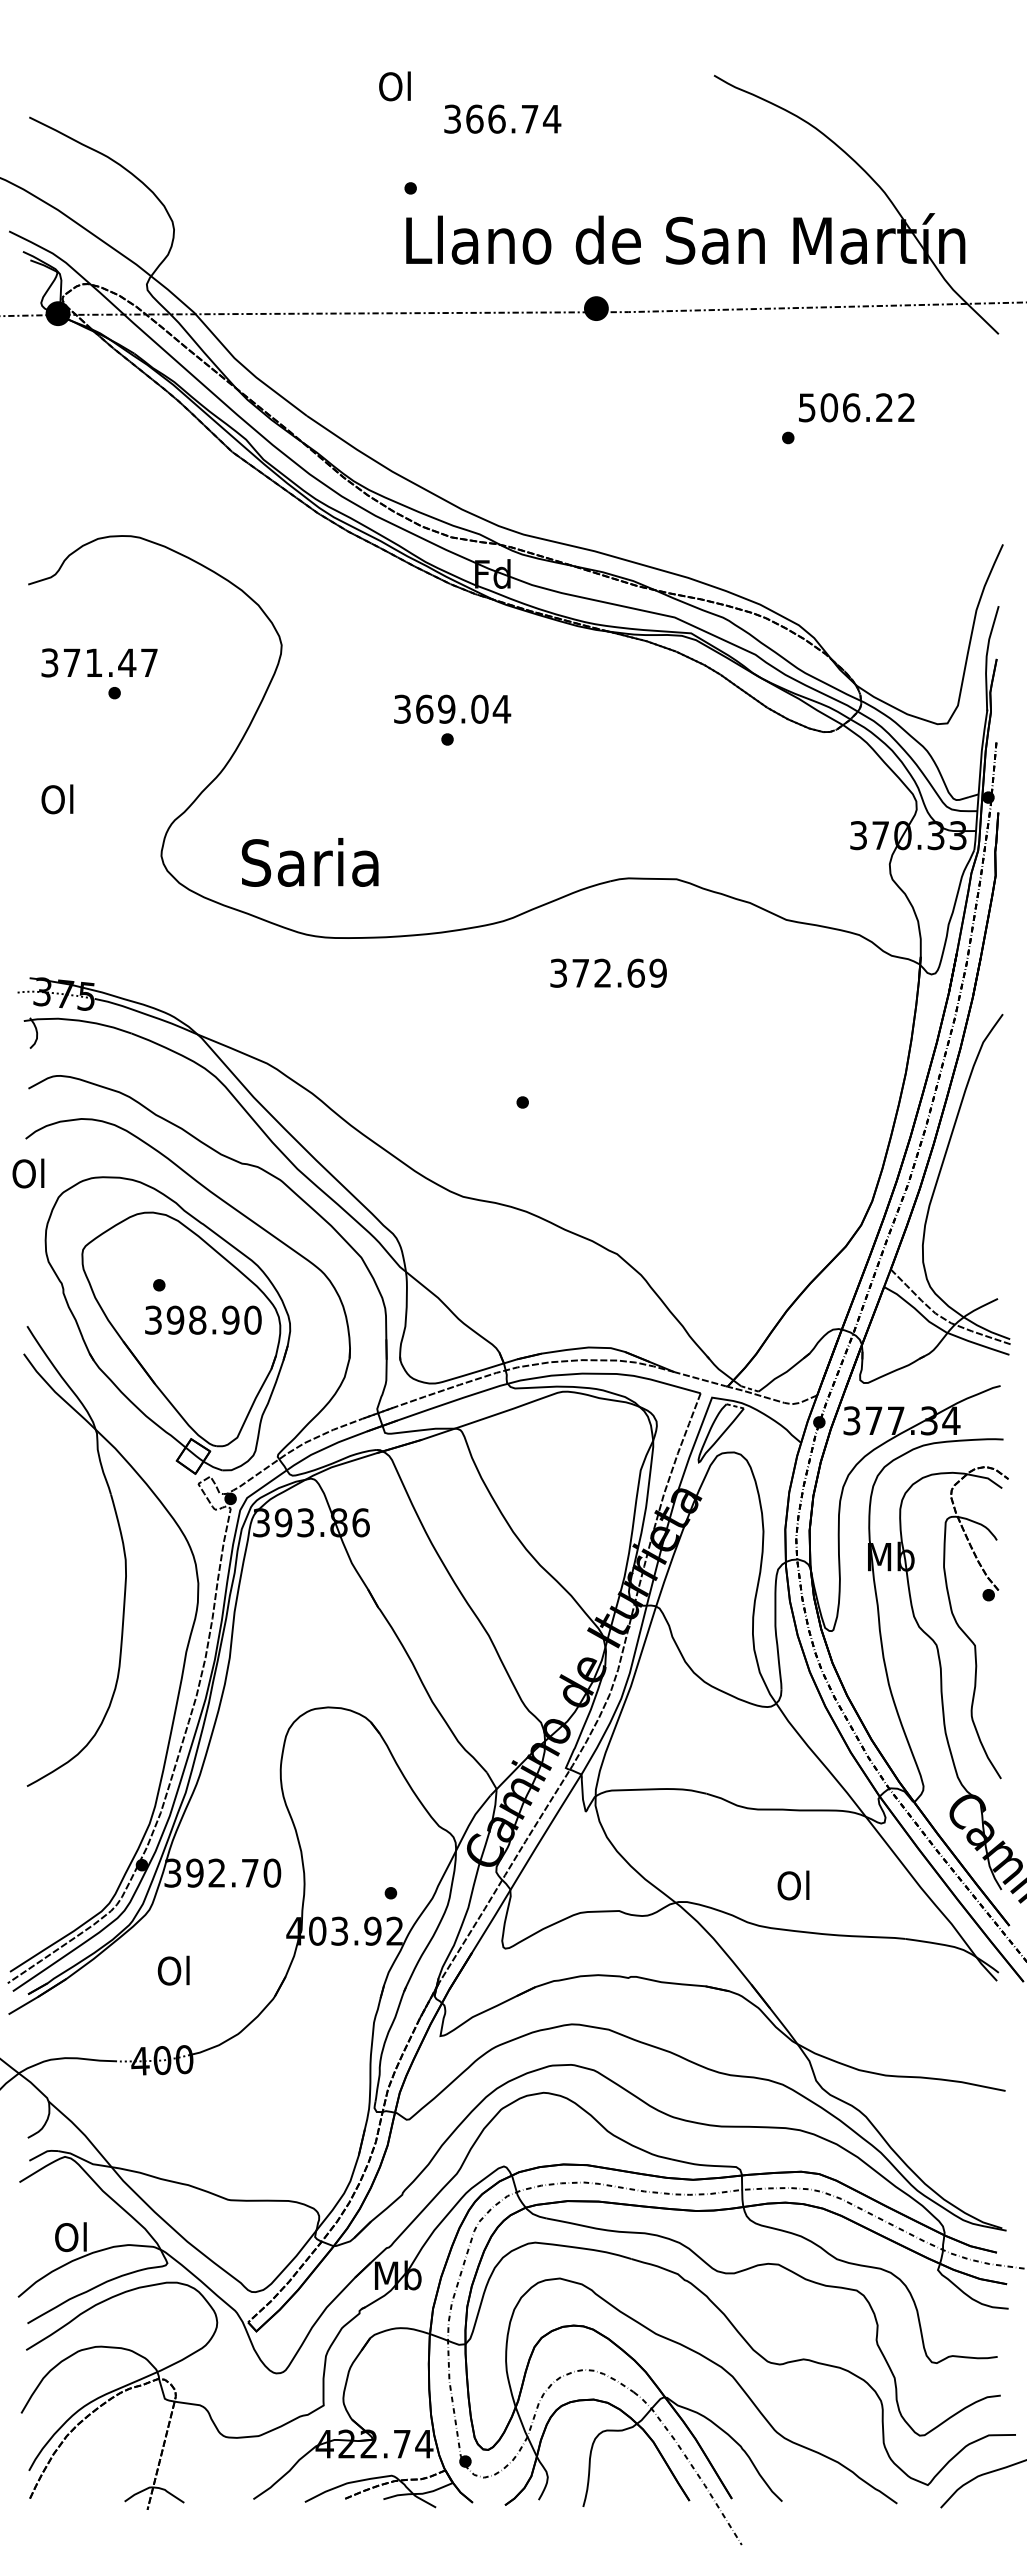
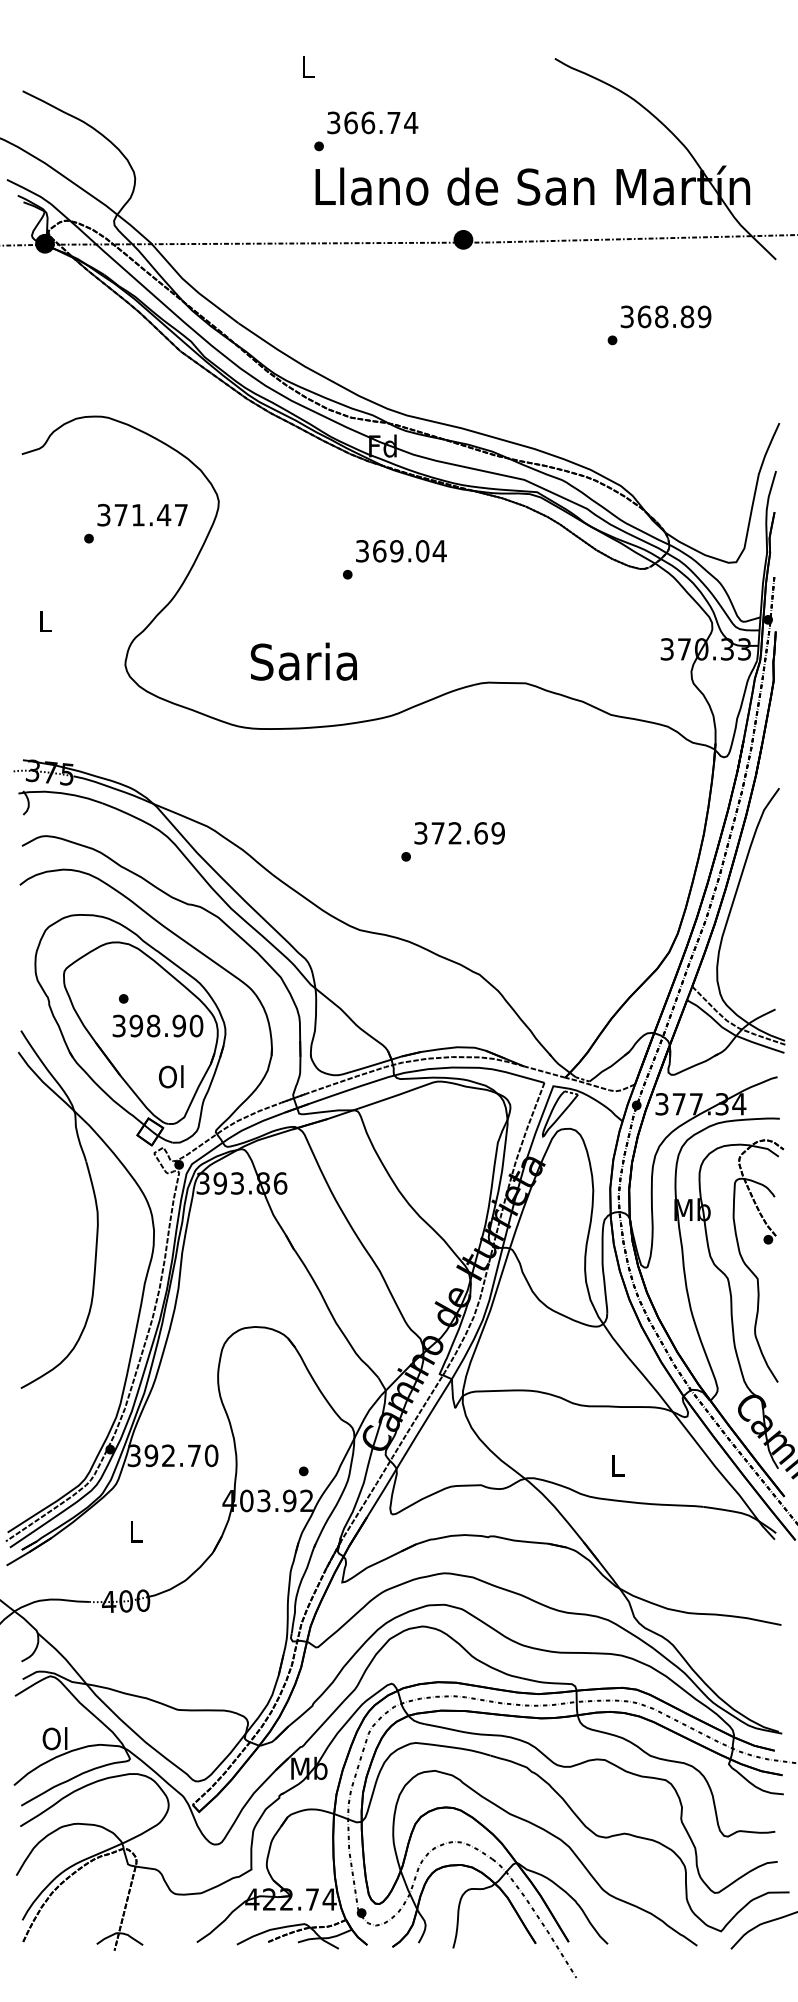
text: (394, 86) -> (306, 67), Ol -> L
text: (502, 118) -> (372, 122), moved
text: (857, 407) -> (666, 316), 506.22 -> 368.89
text: (99, 662) -> (142, 514), moved
text: (452, 708) -> (401, 550), moved
text: (57, 799) -> (44, 621), Ol -> L
text: (310, 862) -> (304, 661), moved
text: (608, 972) -> (459, 832), moved
text: (28, 1173) -> (171, 1076), moved
text: (793, 1885) -> (616, 1465), Ol -> L
text: (173, 1970) -> (134, 1531), Ol -> L

